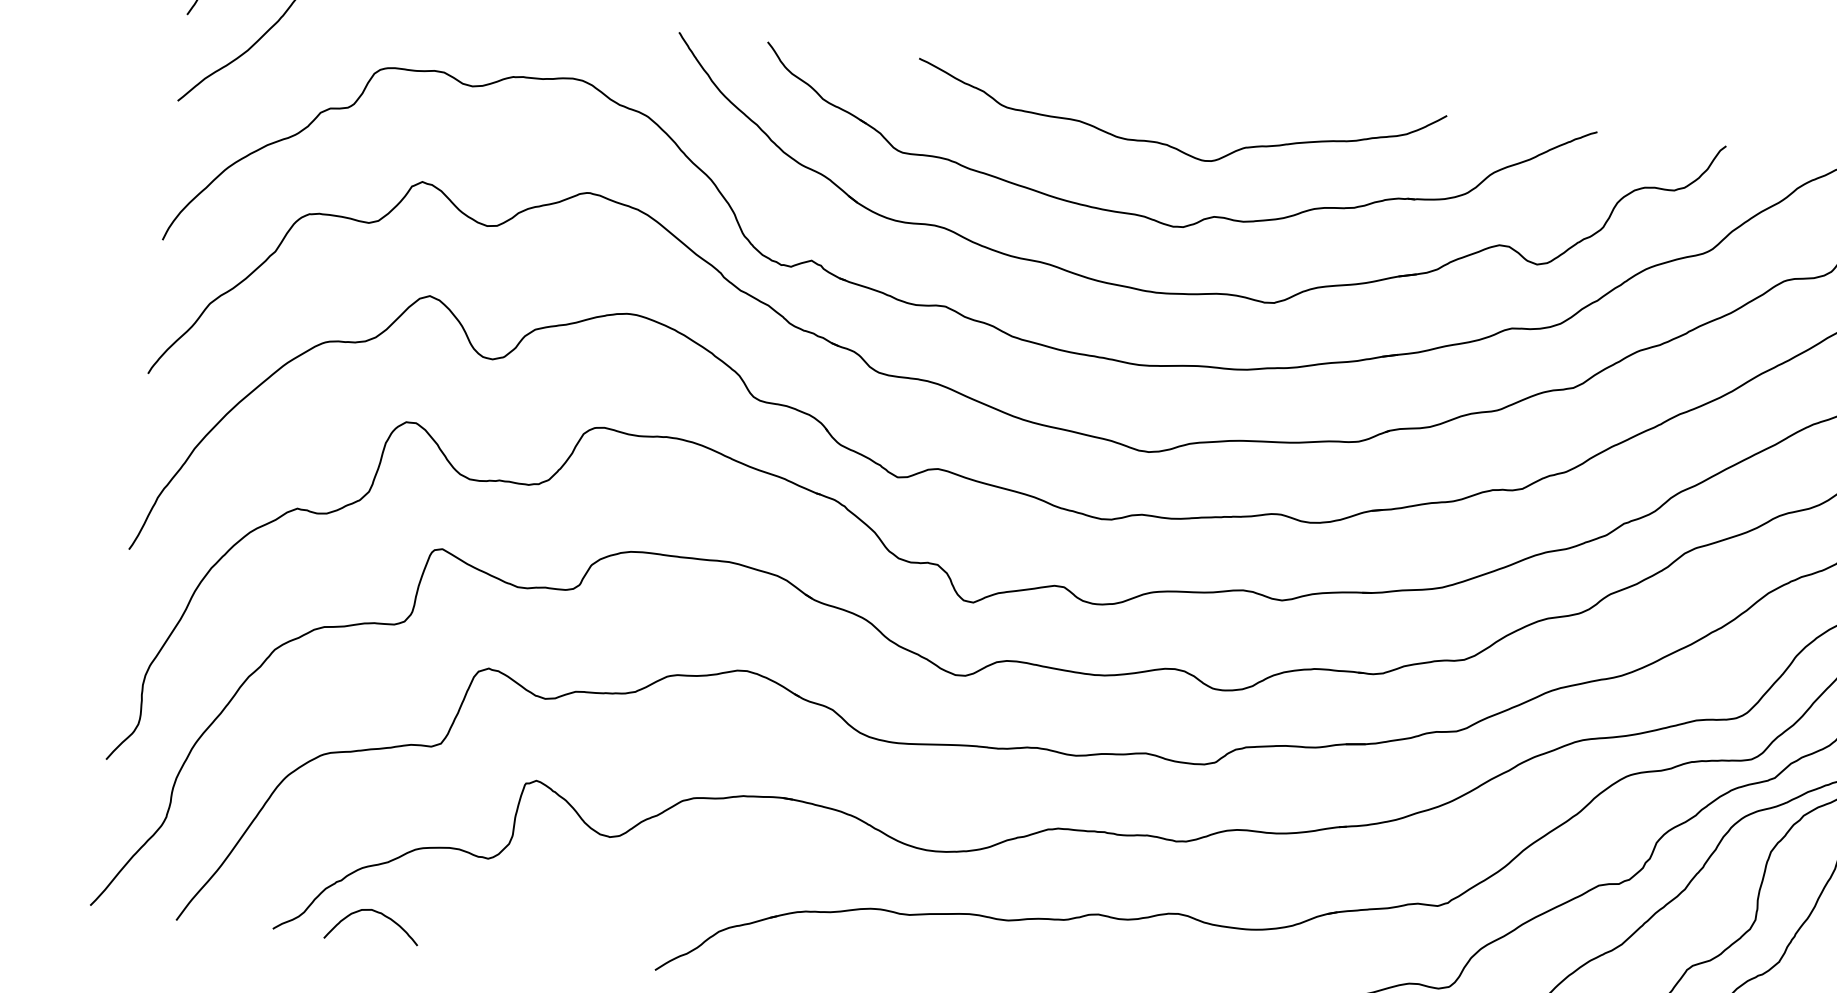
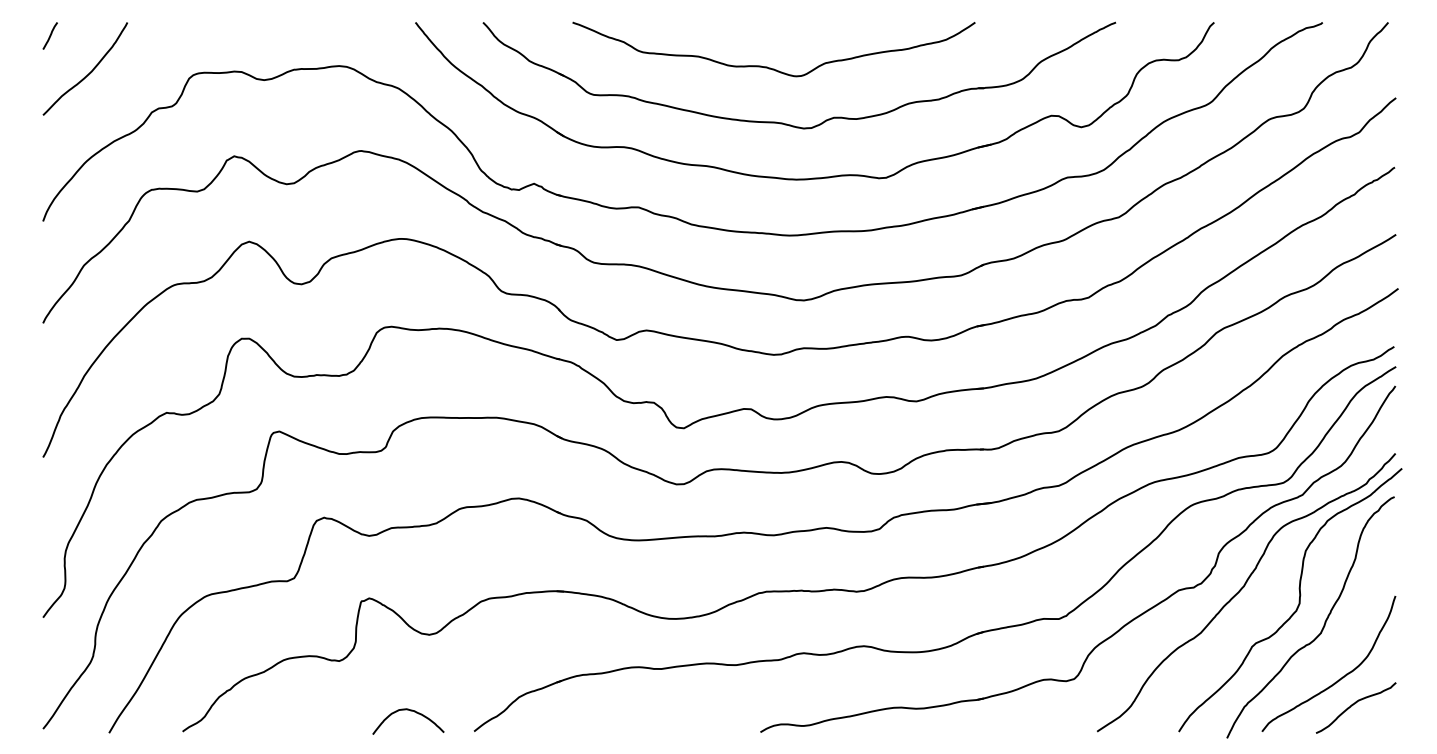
curve: (1168, 143) -> (767, 66), moved
curve: (376, 913) -> (410, 711), moved

